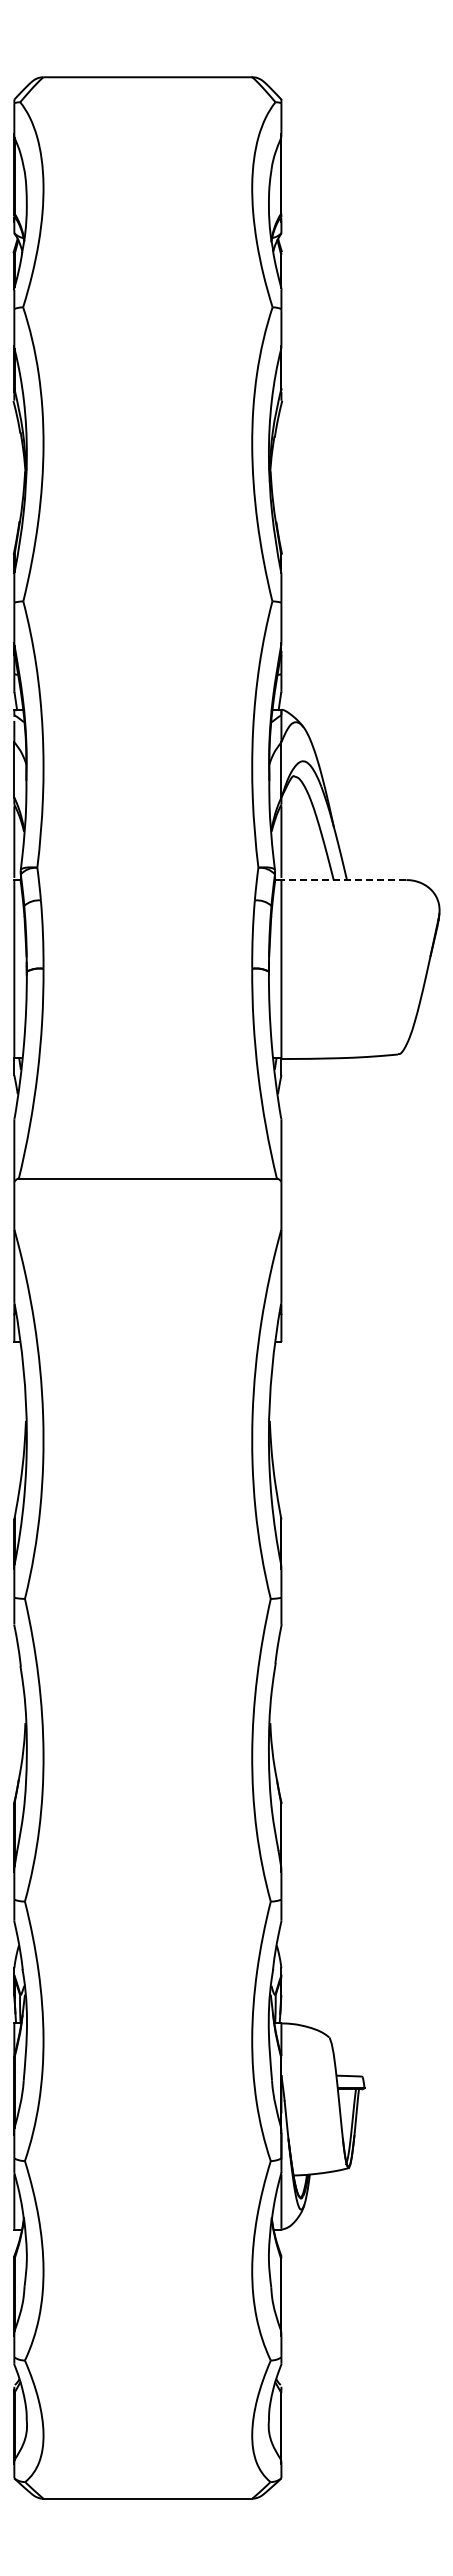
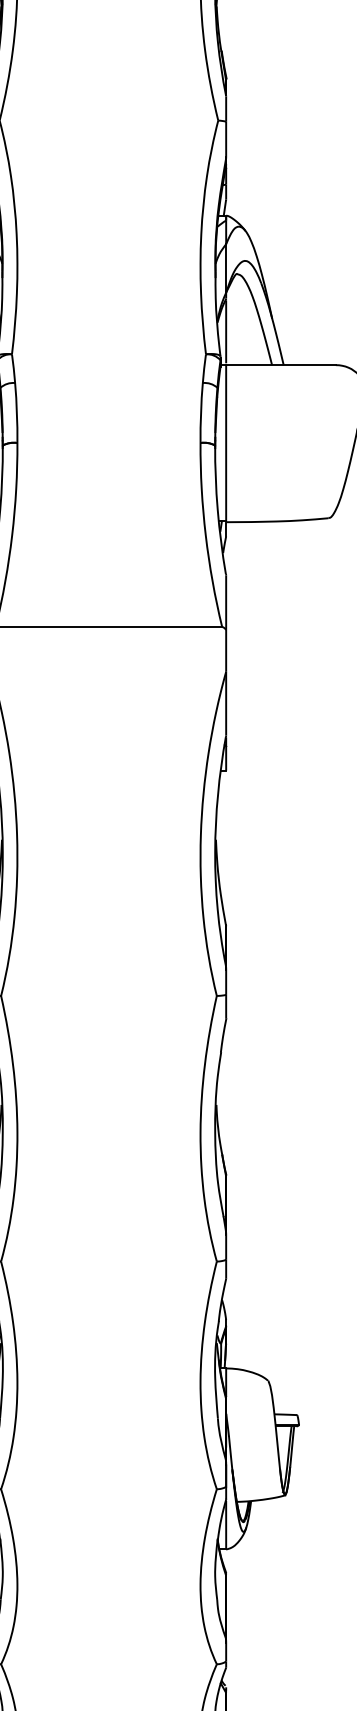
line: (343, 880) -> (280, 365), dashed -> solid

